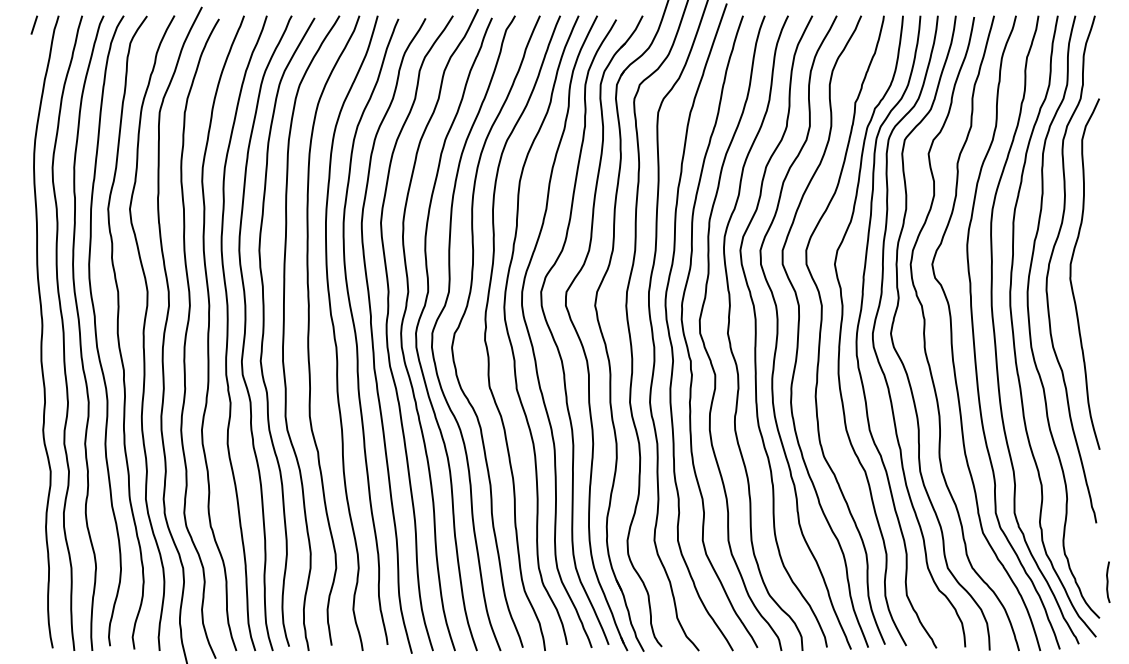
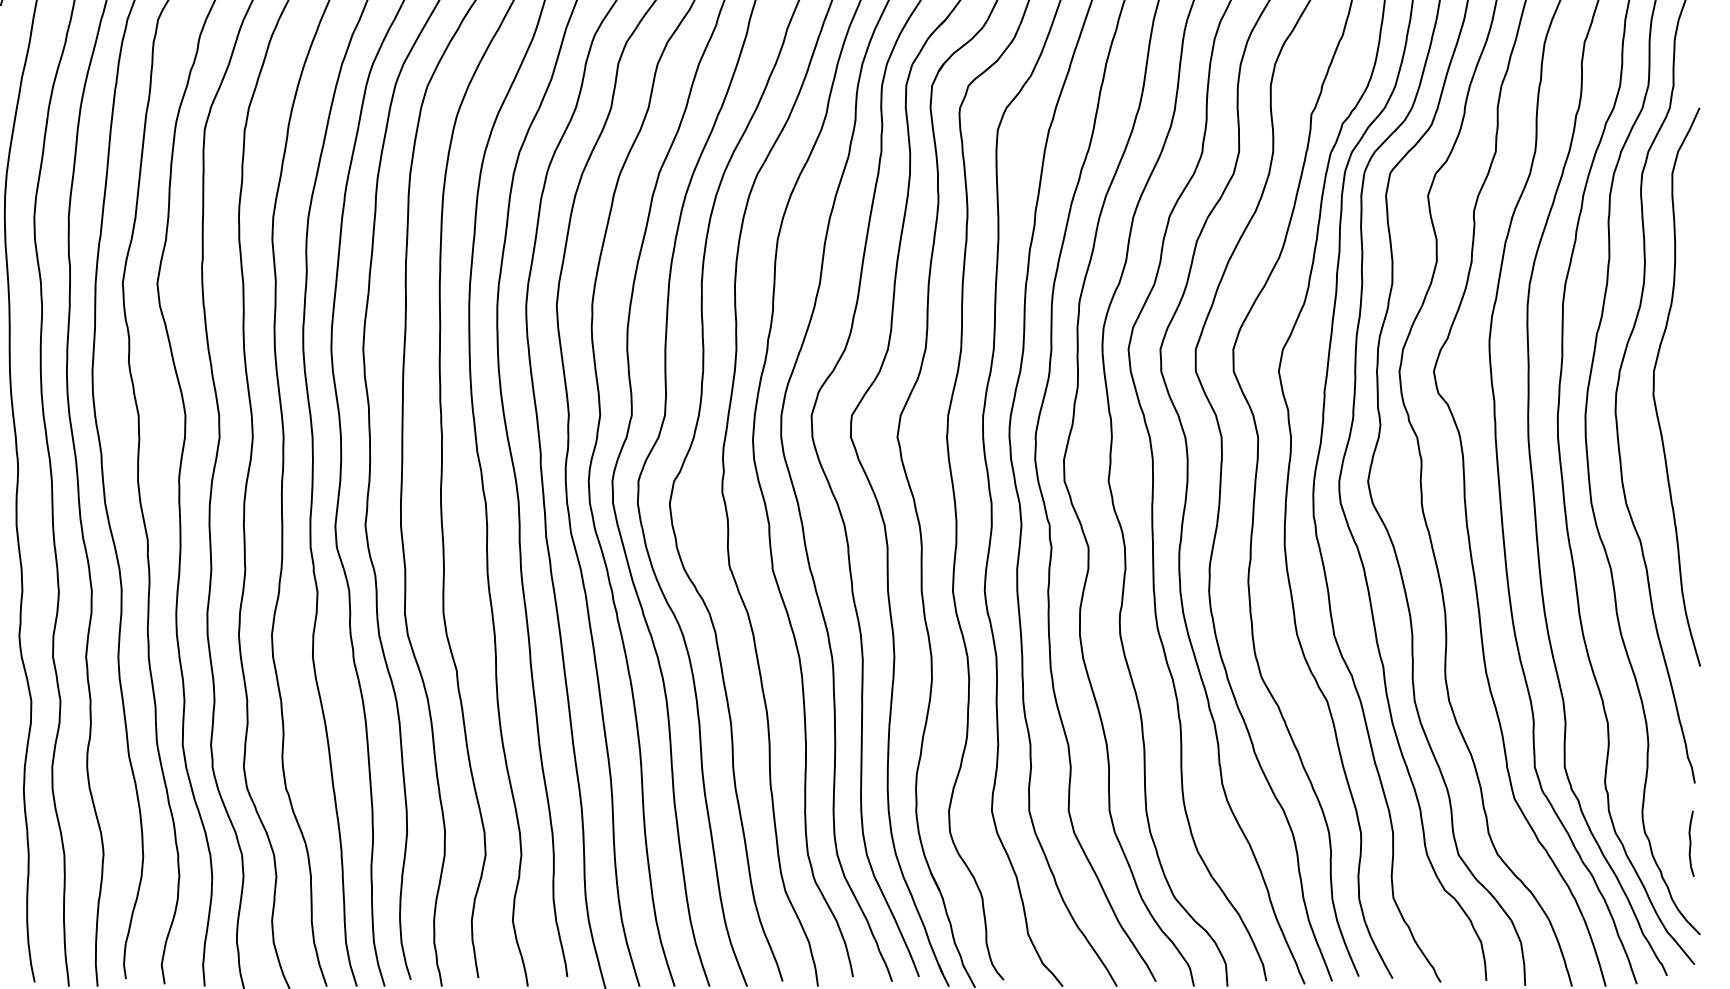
curve: (1108, 581) -> (1691, 842), moved

